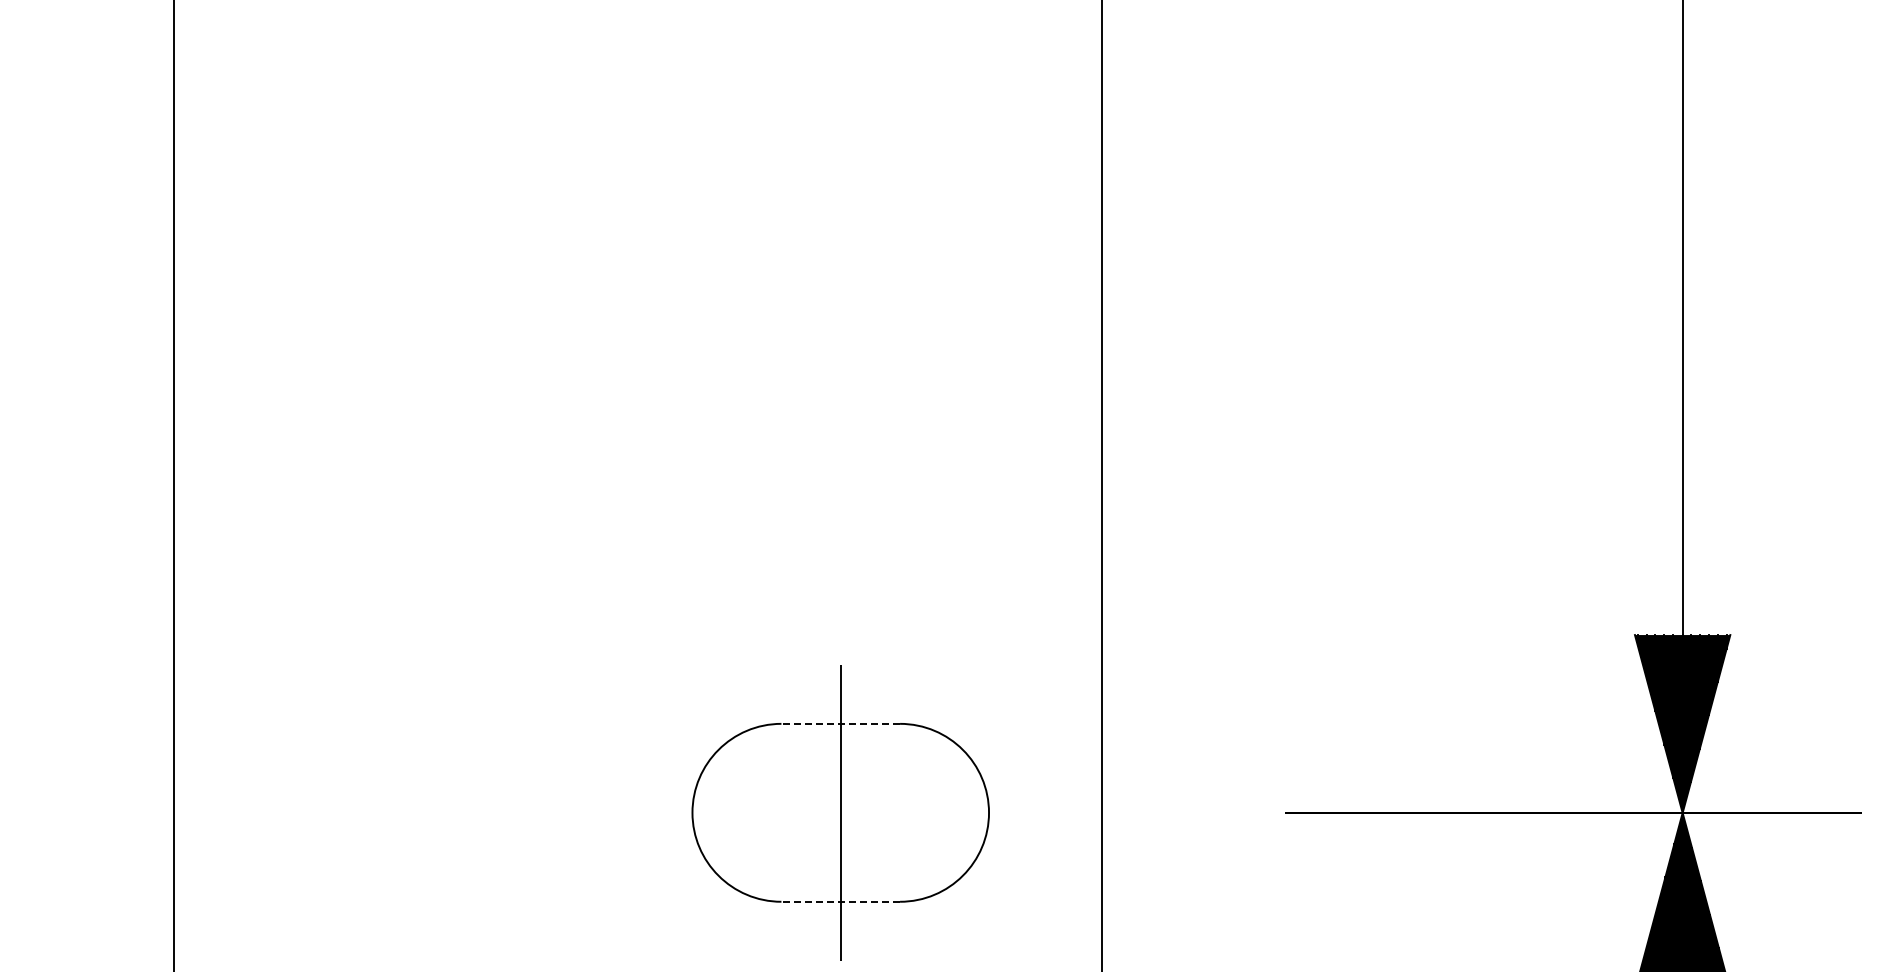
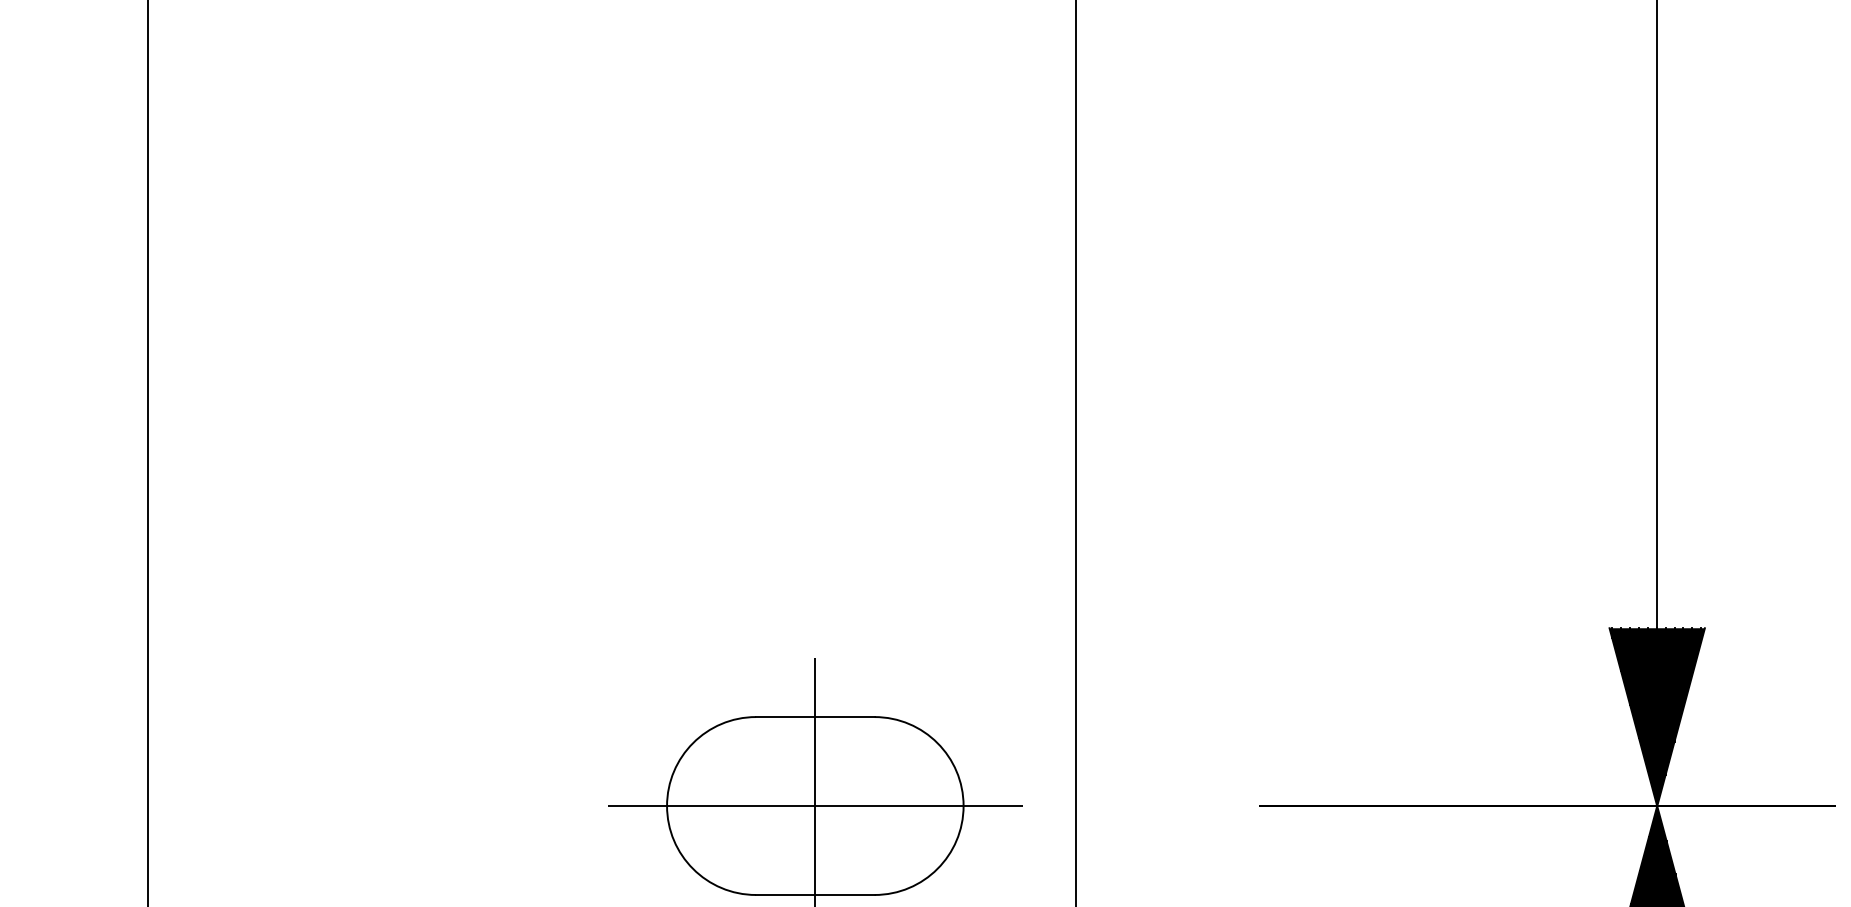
line: (840, 723) -> (815, 716), dashed -> solid
line: (840, 812) -> (815, 805), added
line: (840, 901) -> (815, 894), dashed -> solid

